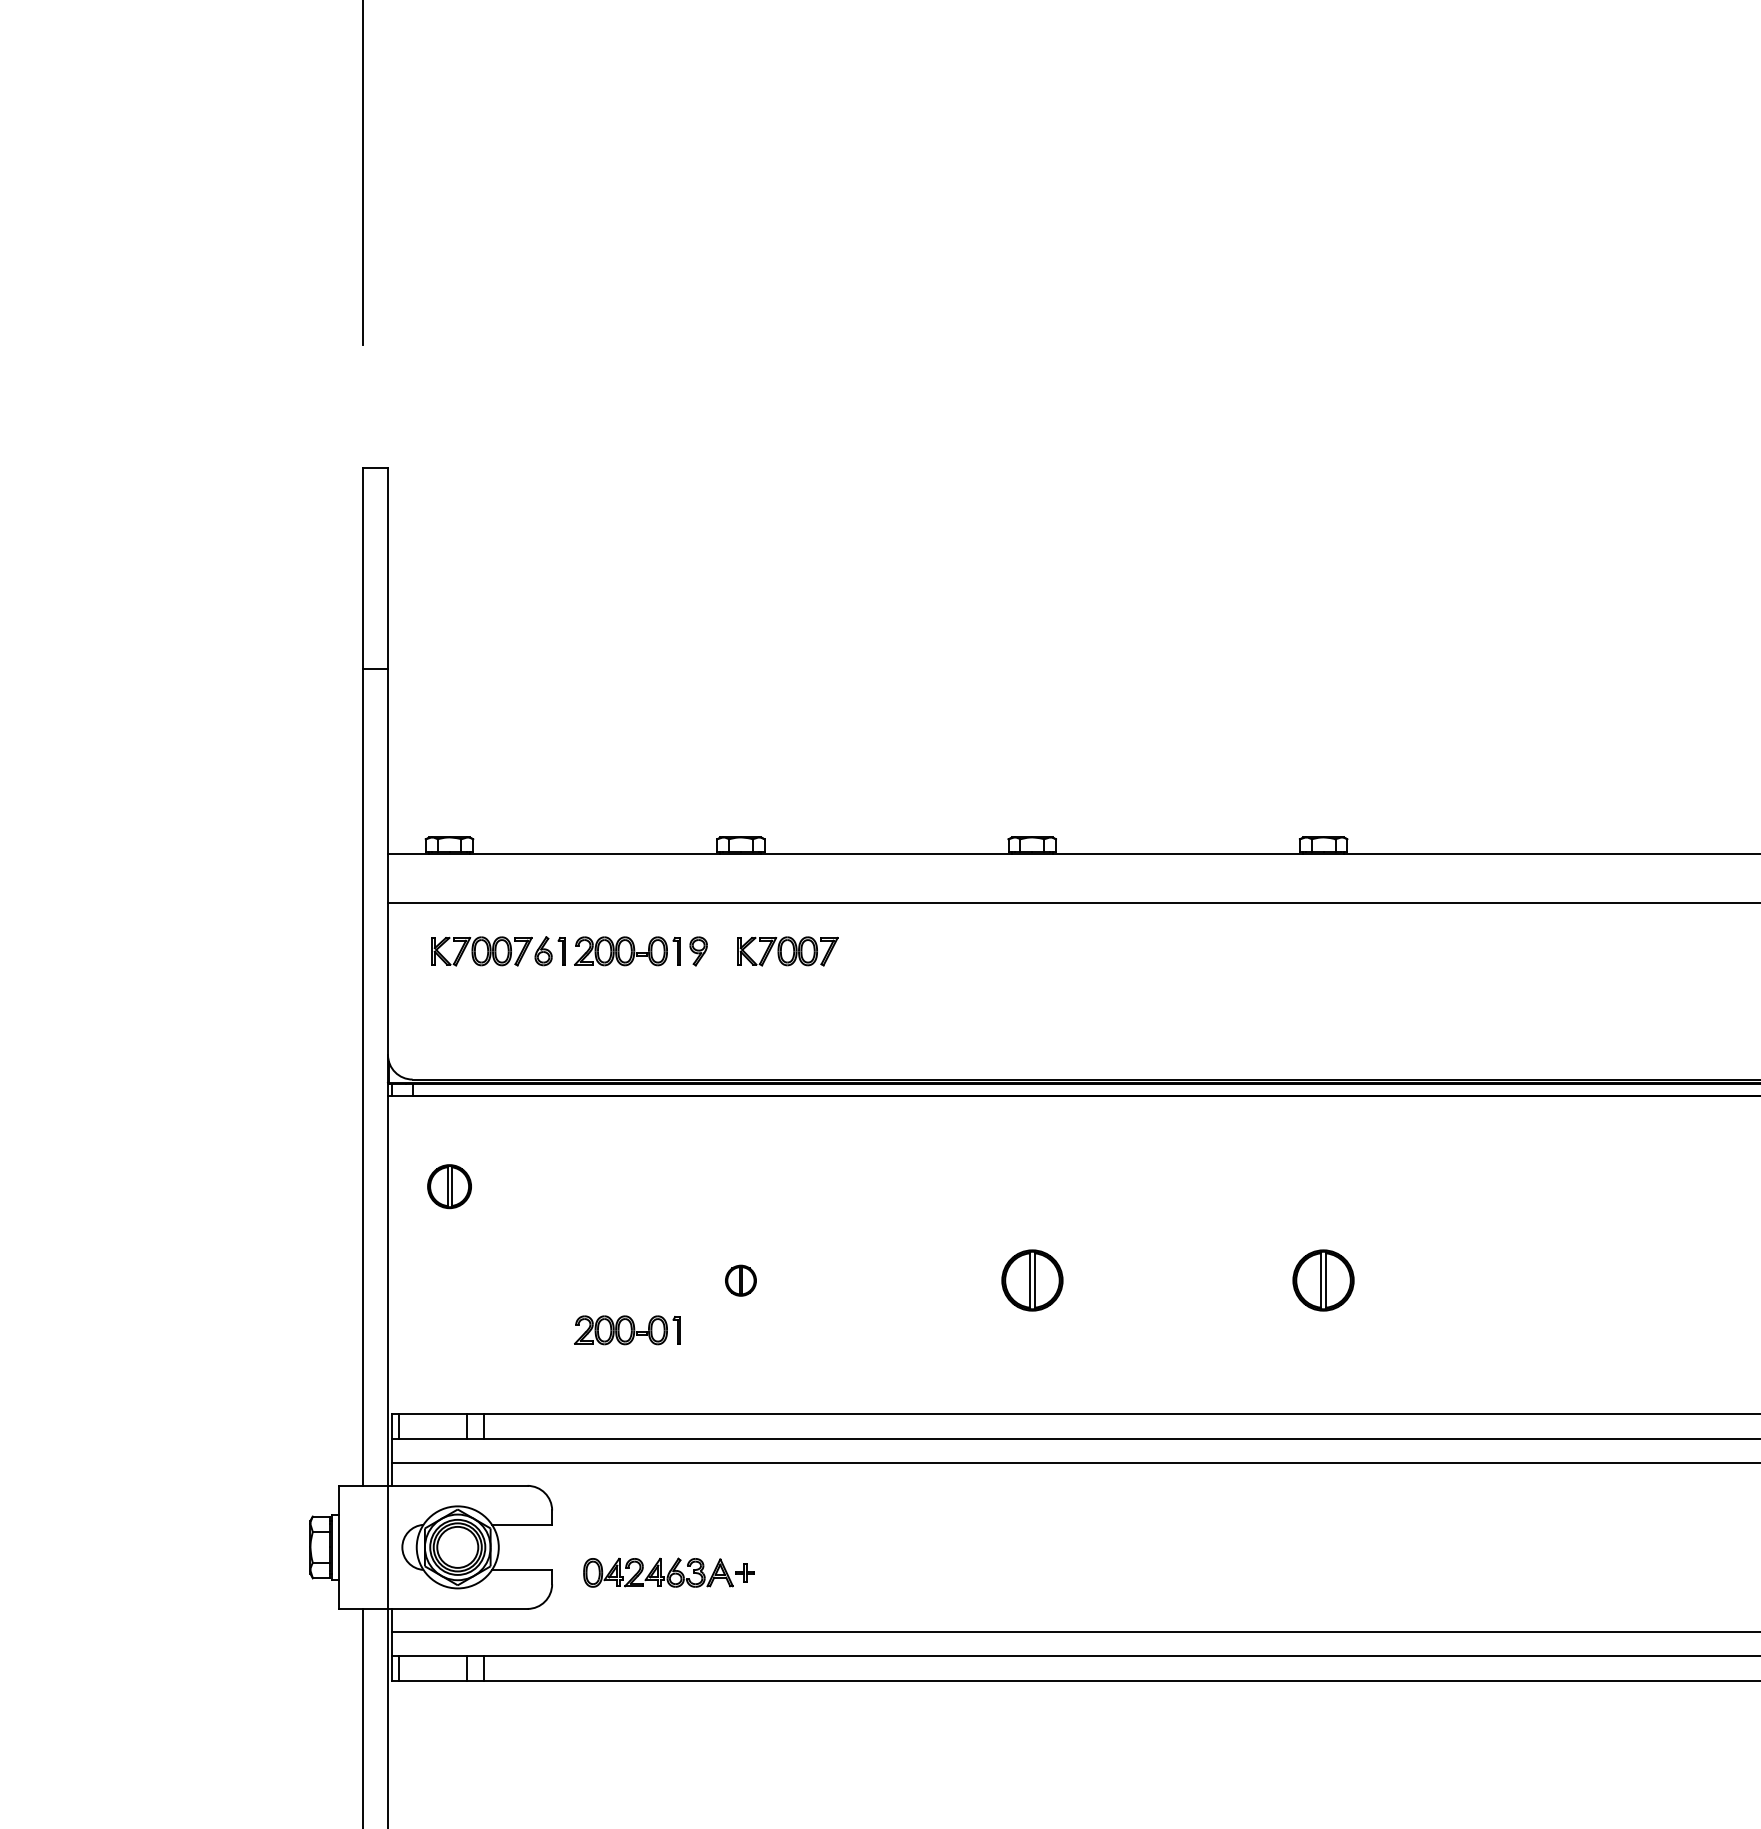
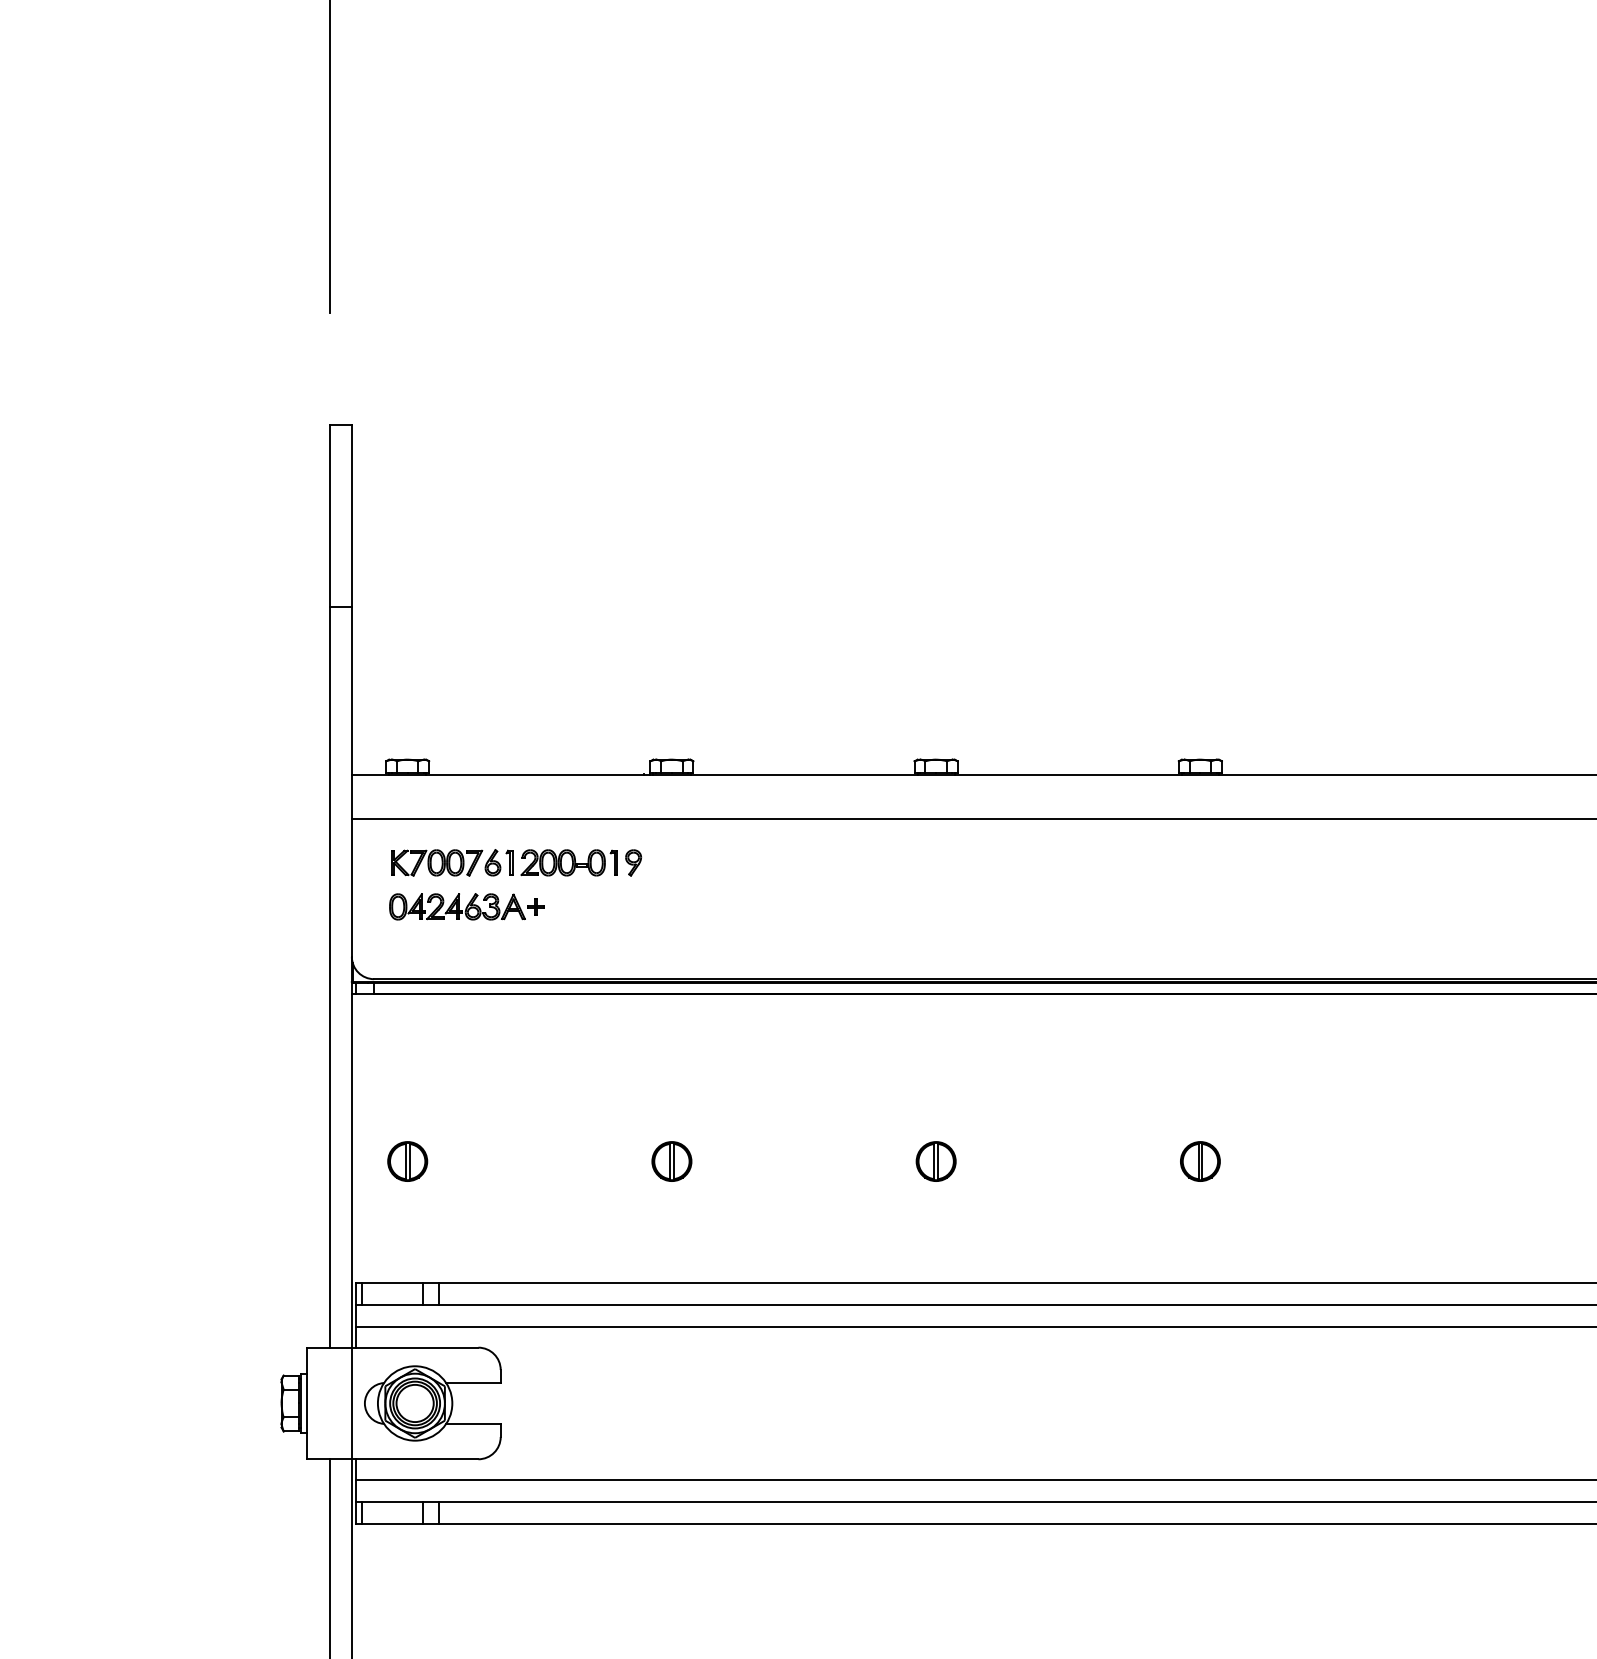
part: (787, 951) -> (714, 863), removed
part: (449, 1186) -> (407, 1161), moved
part: (740, 1280) -> (671, 1161), size x1.43
part: (1031, 1280) -> (935, 1161), size x0.71
part: (1323, 1280) -> (1200, 1161), size x0.71
part: (627, 1330) -> (569, 1206), removed
part: (668, 1572) -> (466, 906), moved

